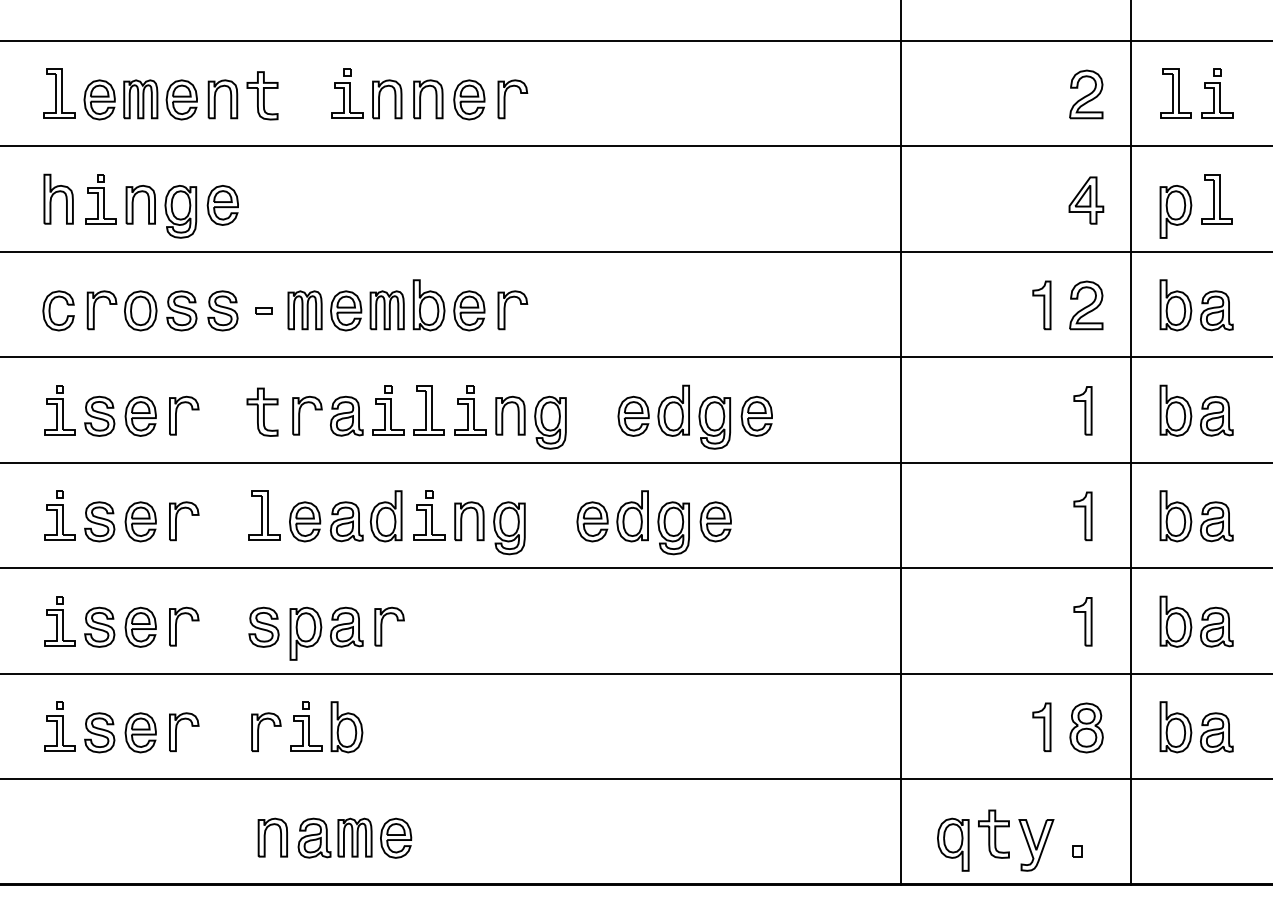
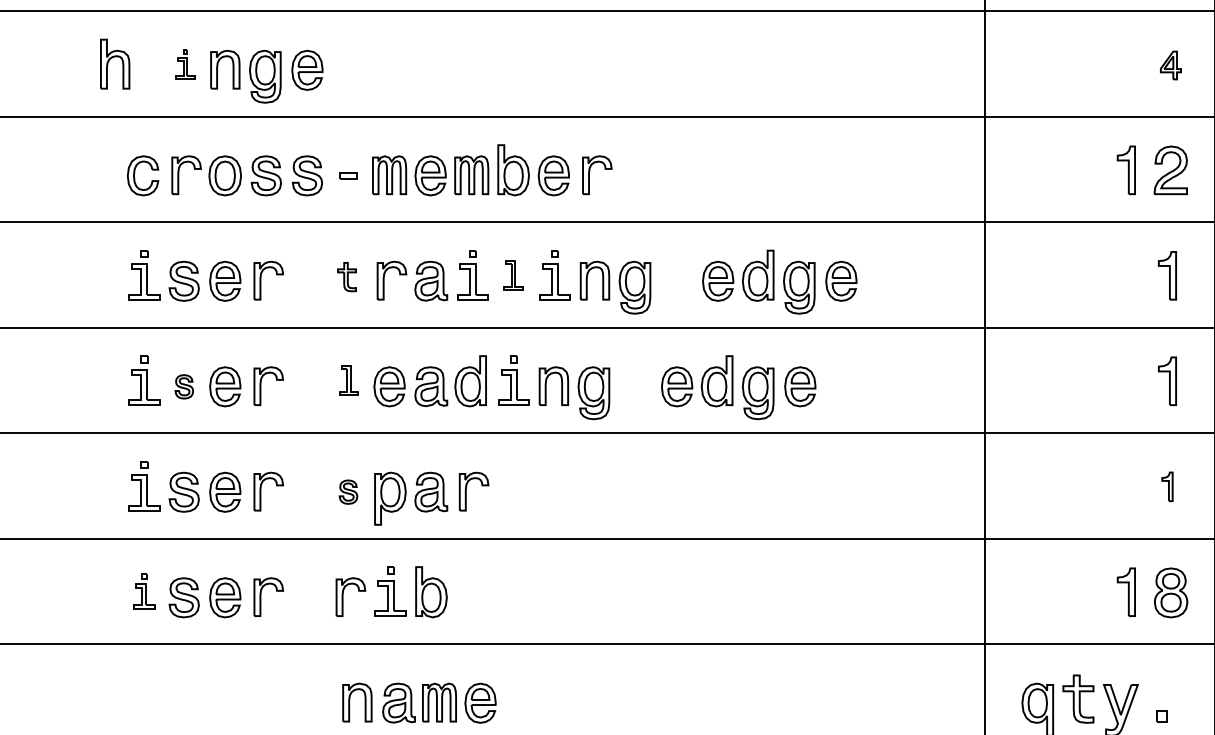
part: (58, 198) -> (115, 63), moved
part: (100, 199) -> (185, 64), size x0.6
part: (1086, 200) -> (1171, 65), size x0.6
part: (428, 410) -> (513, 275), size x0.6
part: (262, 411) -> (347, 276), size x0.6
part: (264, 515) -> (349, 380), size x0.6
part: (99, 521) -> (184, 386), size x0.6
part: (1082, 621) -> (1167, 486), size x0.6
part: (263, 626) -> (348, 491), size x0.6
part: (59, 726) -> (144, 591), size x0.7

